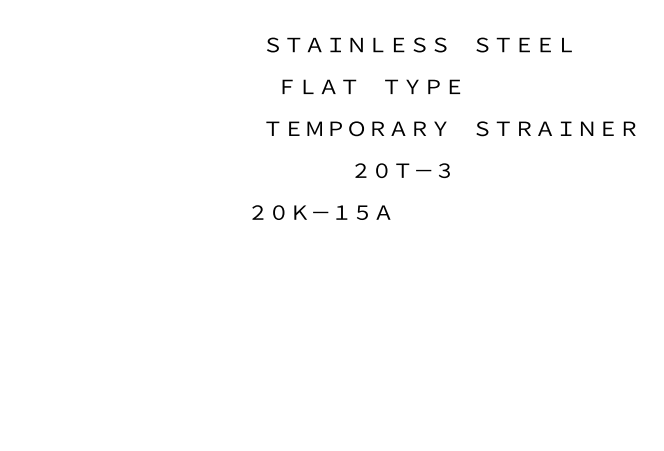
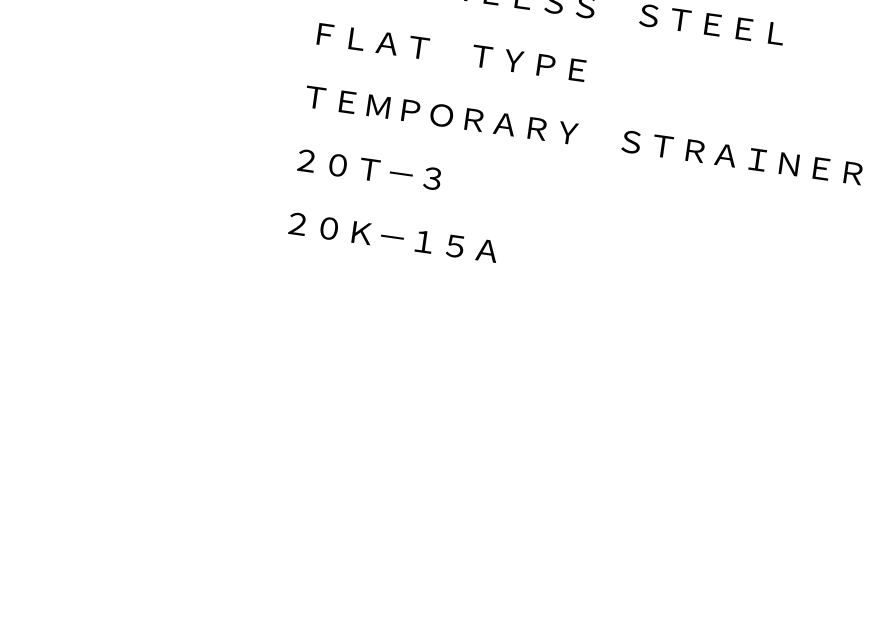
text: (371, 86) -> (452, 51), moved
text: (402, 170) -> (369, 169), moved
text: (321, 212) -> (393, 237), moved

